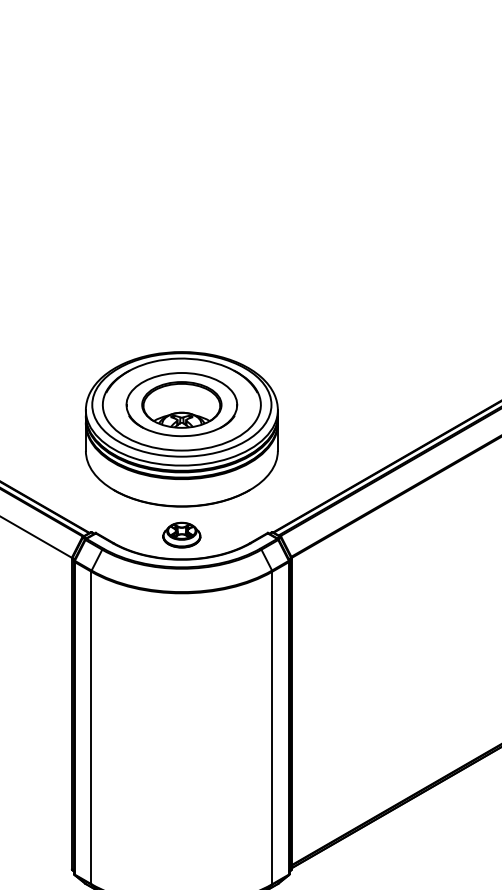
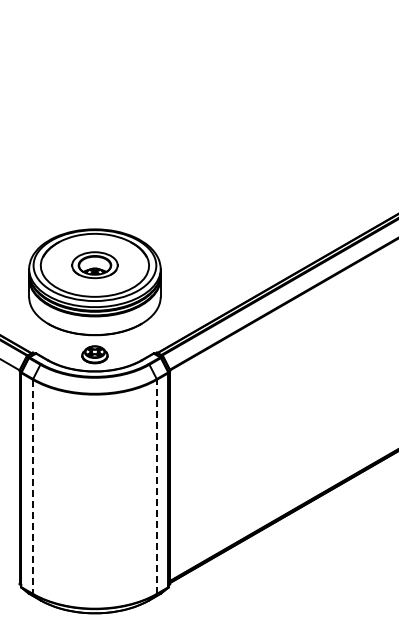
part: (181, 403) -> (94, 264), size x0.6
line: (271, 727) -> (156, 486), solid -> dashed
line: (90, 728) -> (32, 487), solid -> dashed

